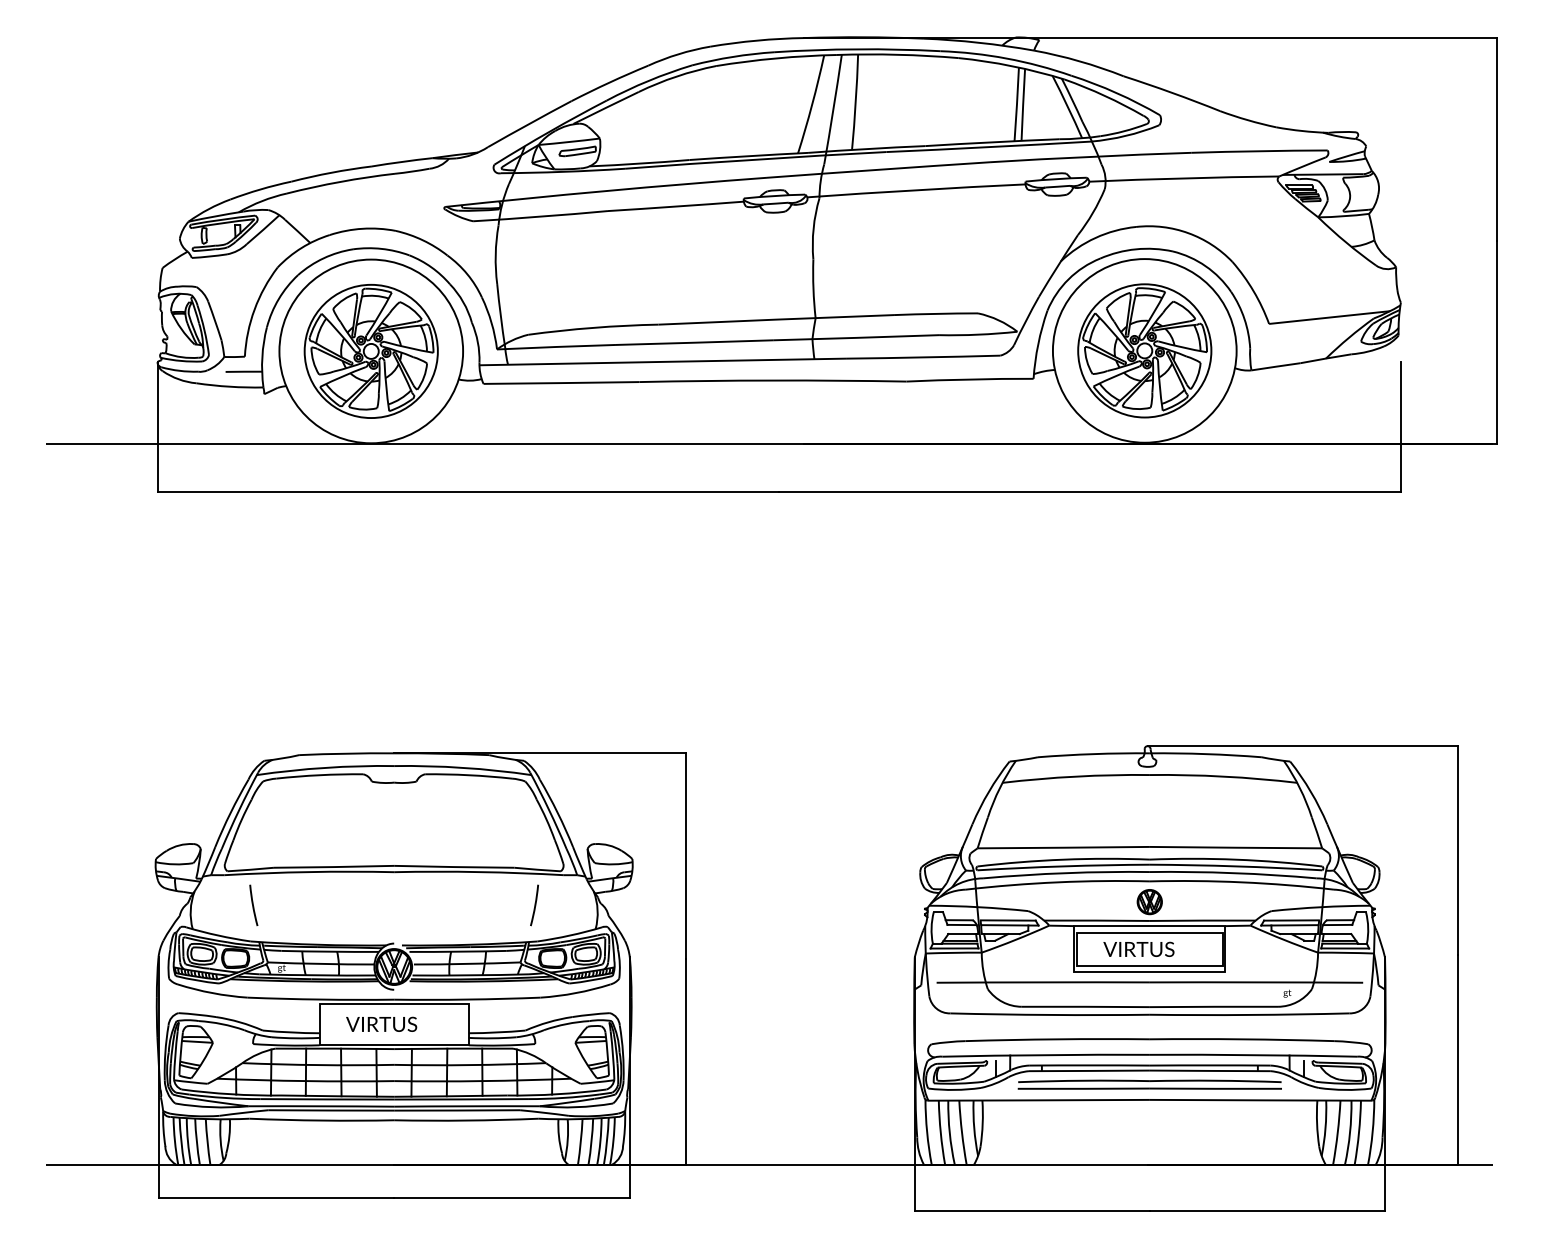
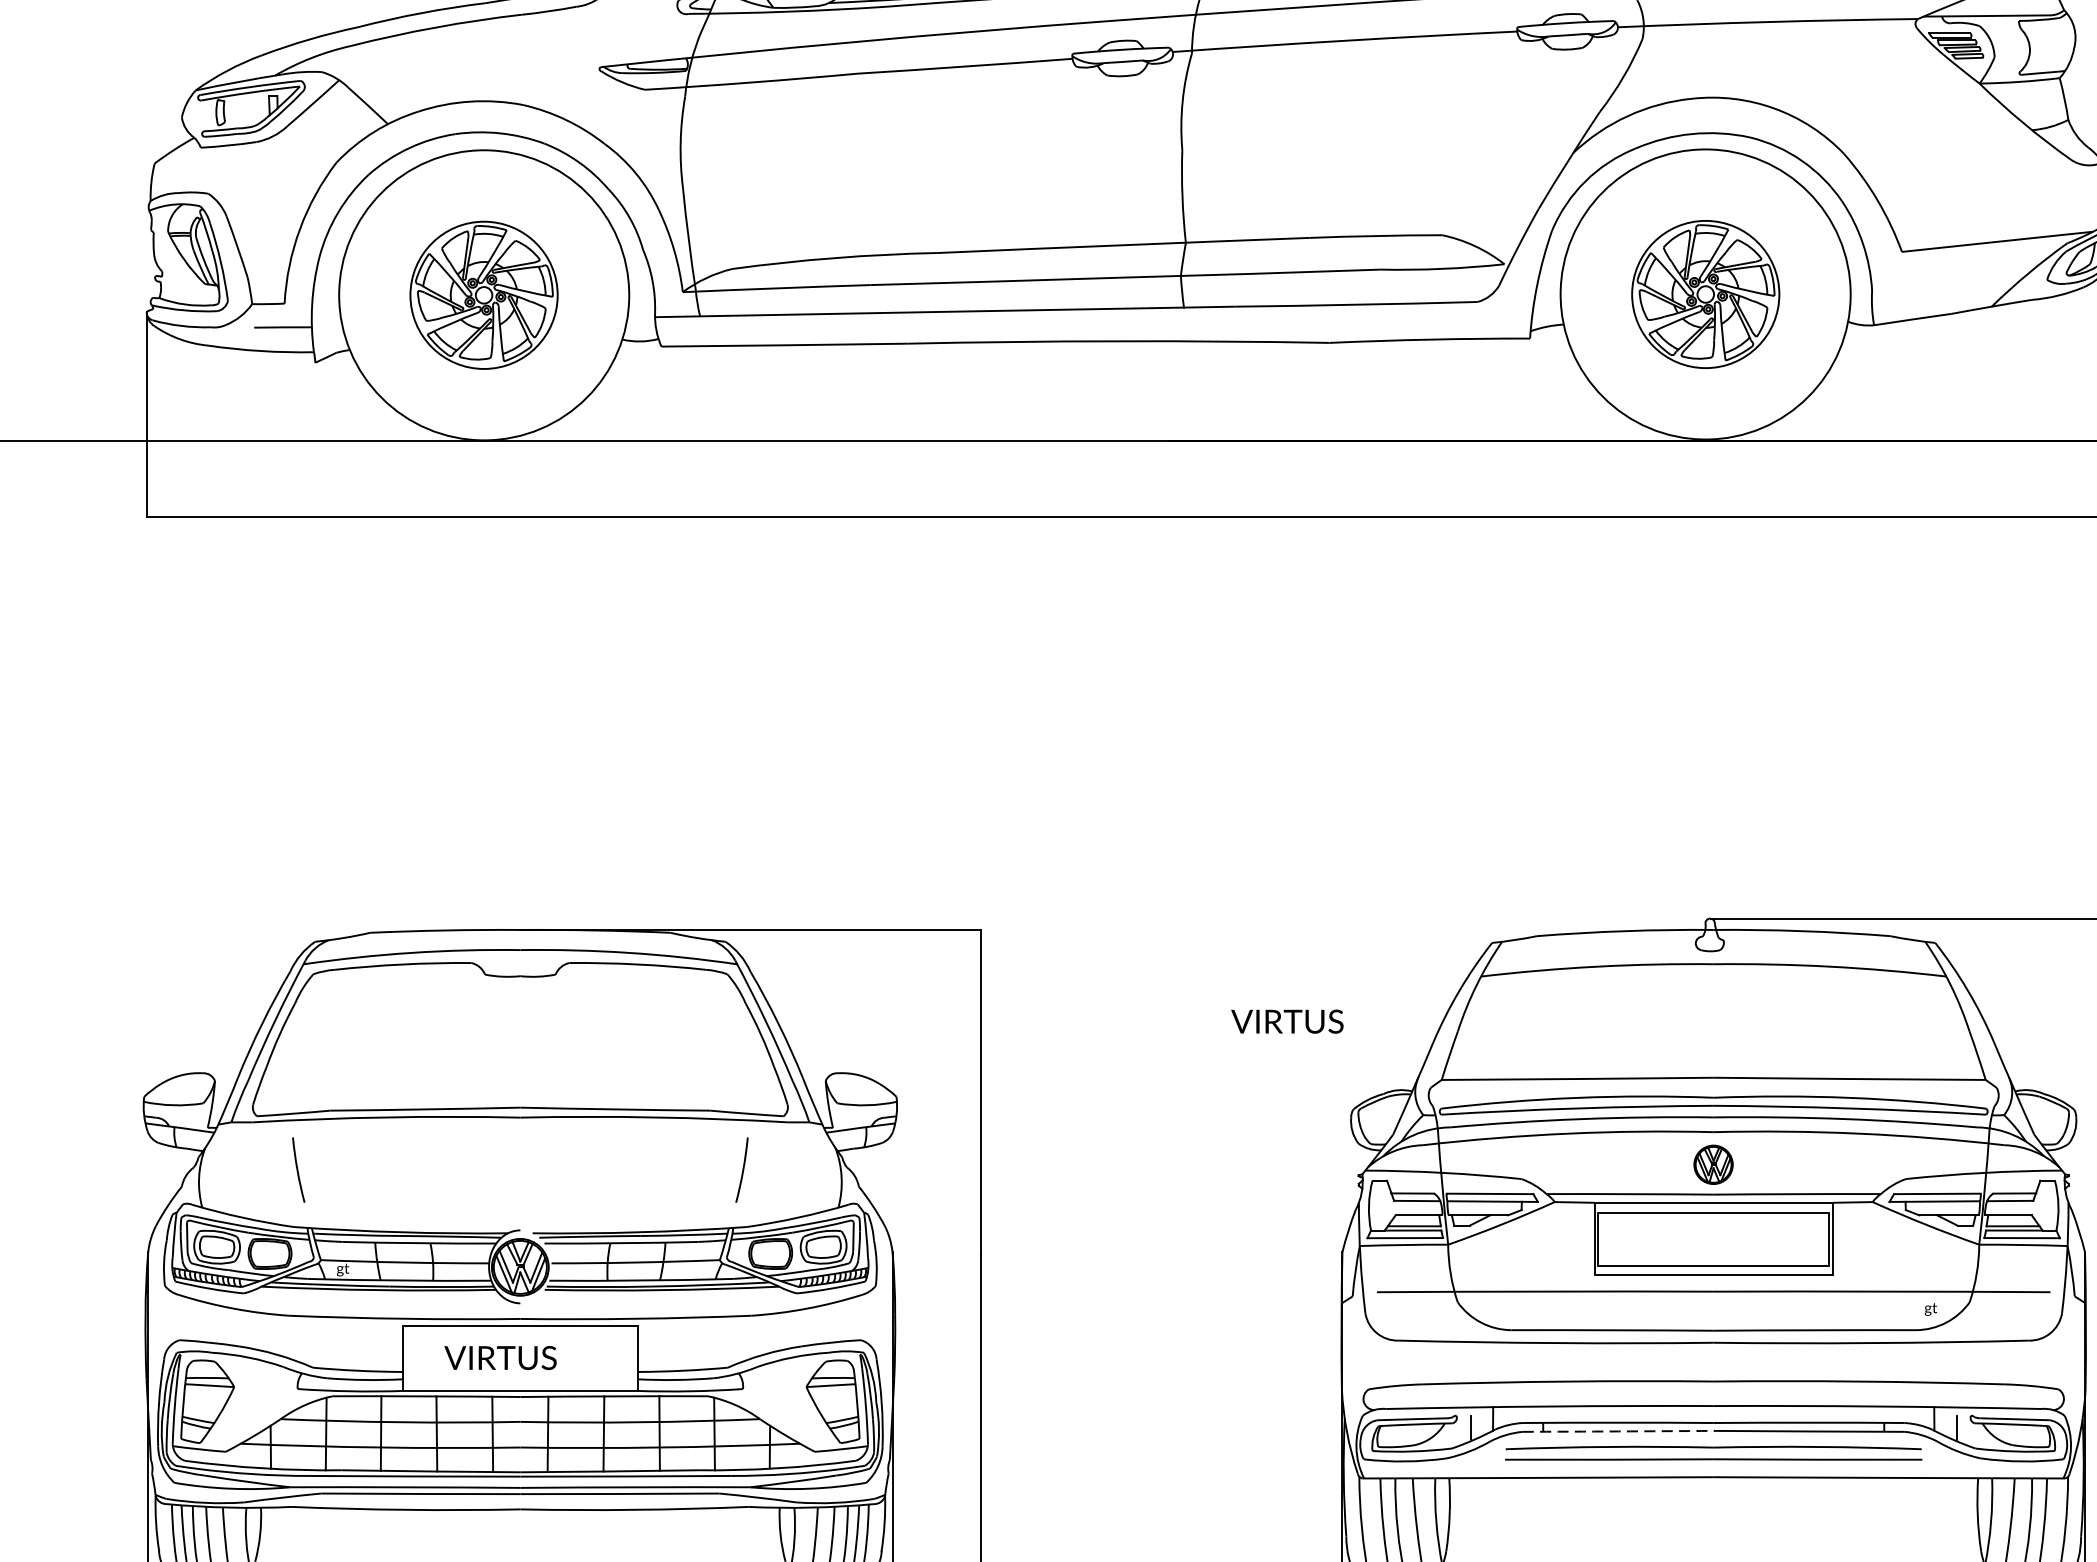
part: (1144, 350) -> (1705, 293), size x0.7
part: (370, 351) -> (482, 295), size x0.7
text: (1138, 948) -> (1286, 1020), moved
arc: (1089, 1070) -> (1618, 1430), solid -> dashed

